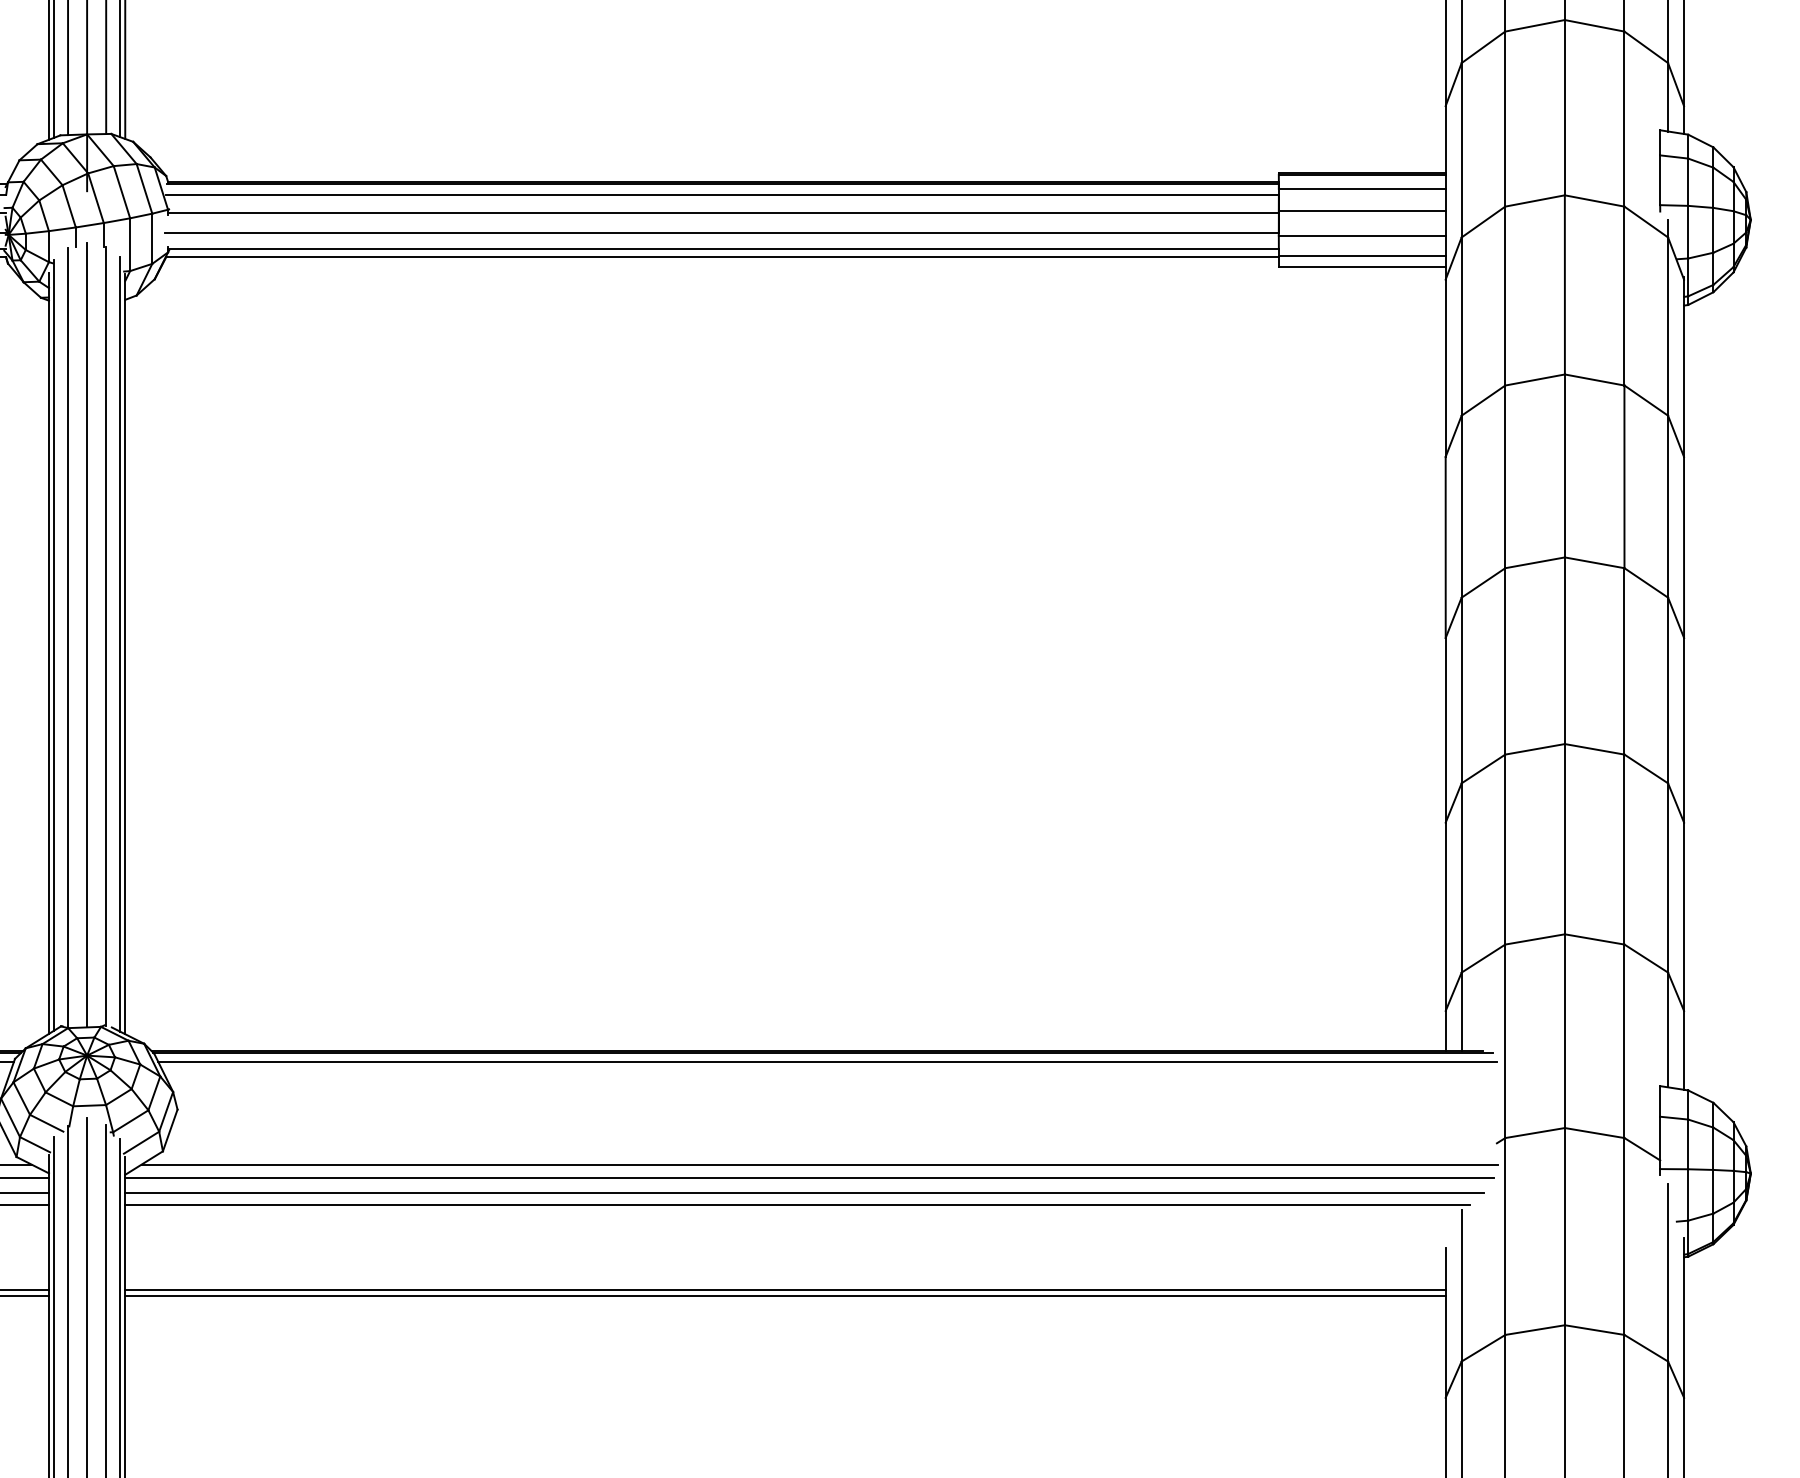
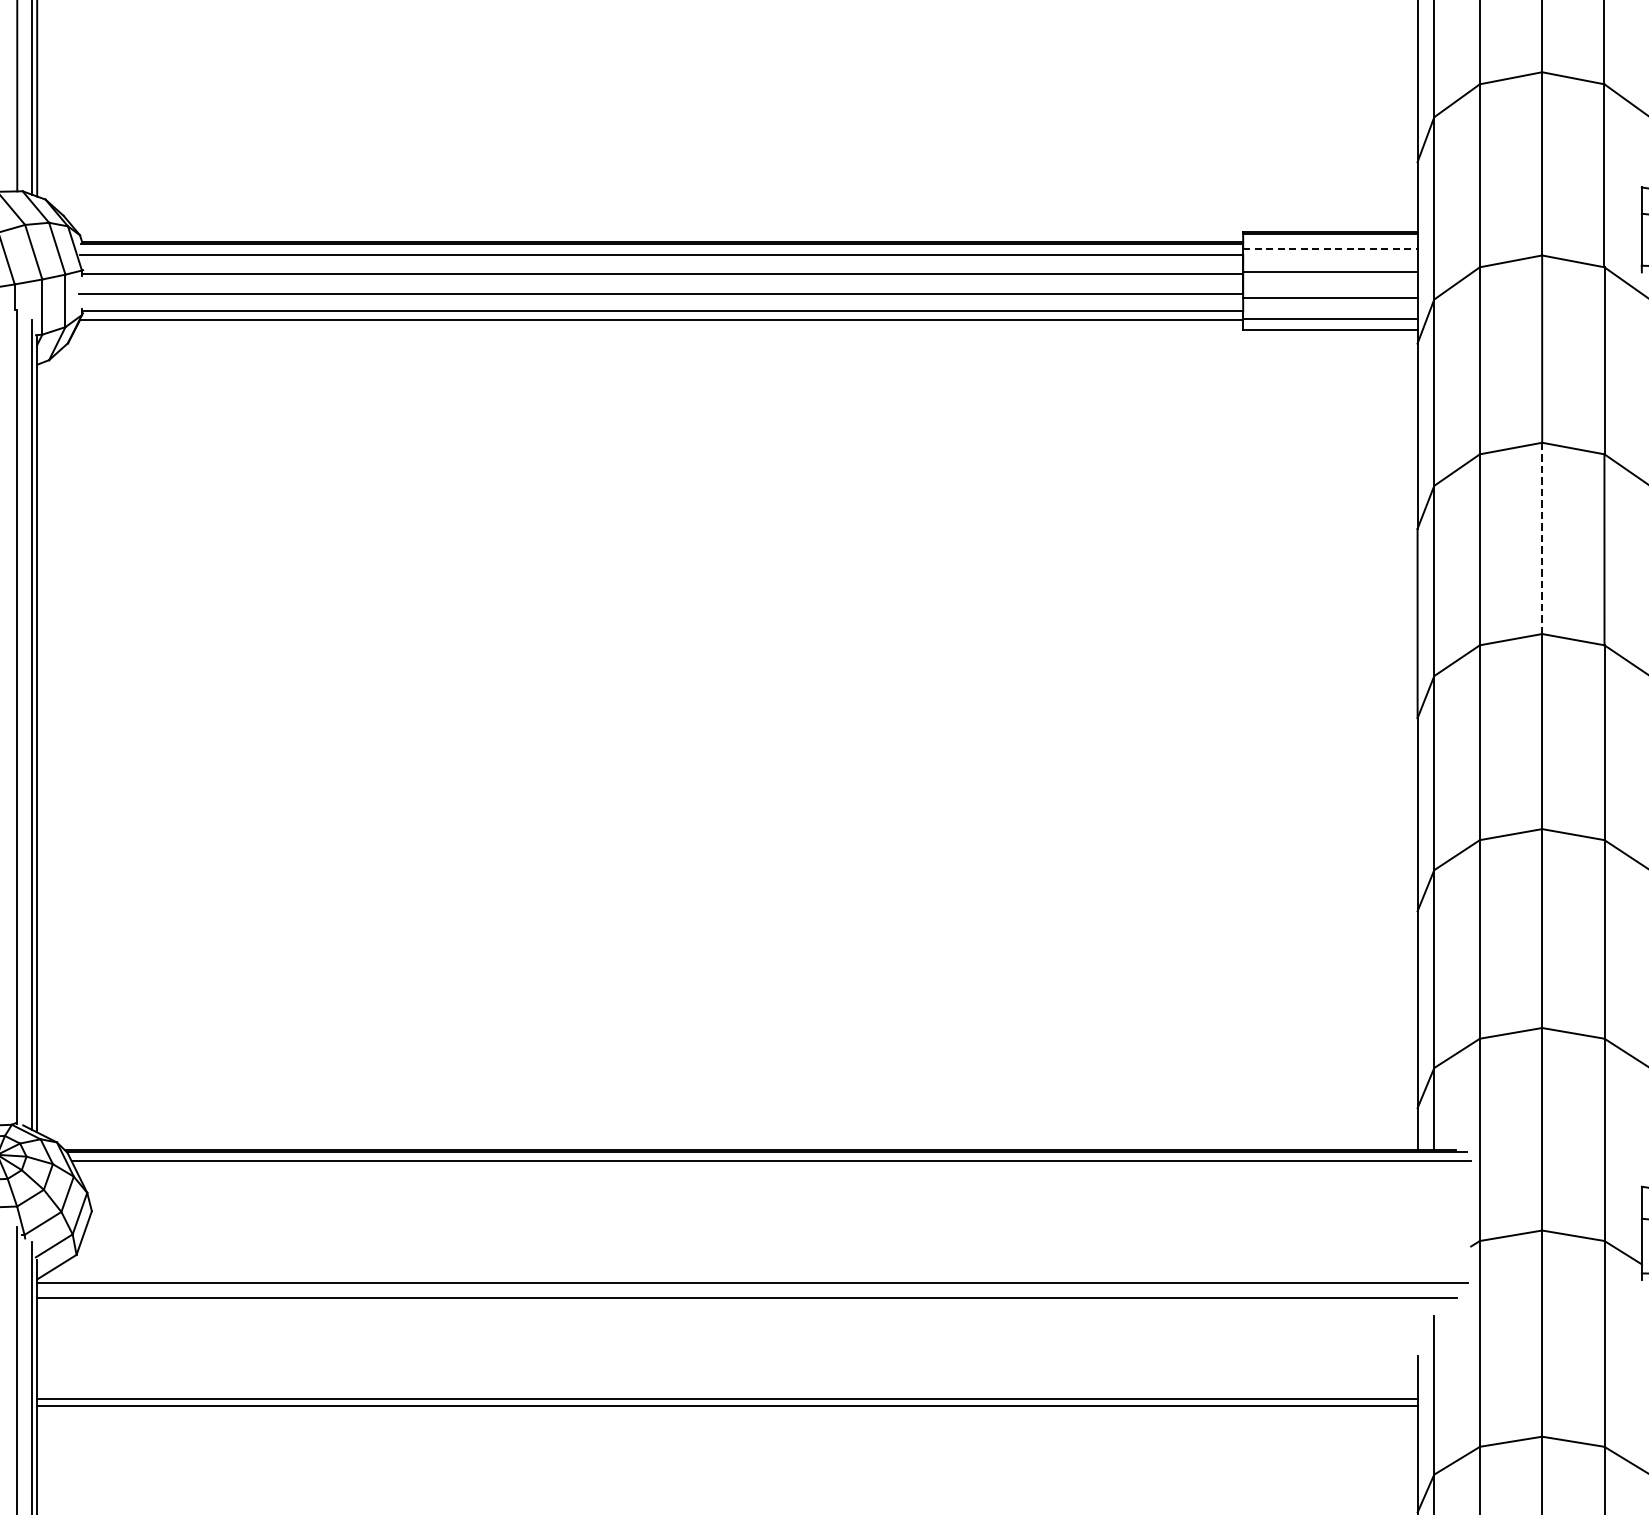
line: (1362, 188) -> (1330, 248), solid -> dashed
line: (1564, 465) -> (1541, 537), solid -> dashed
line: (819, 1164) -> (762, 1268), removed
line: (797, 1204) -> (739, 1310), removed

